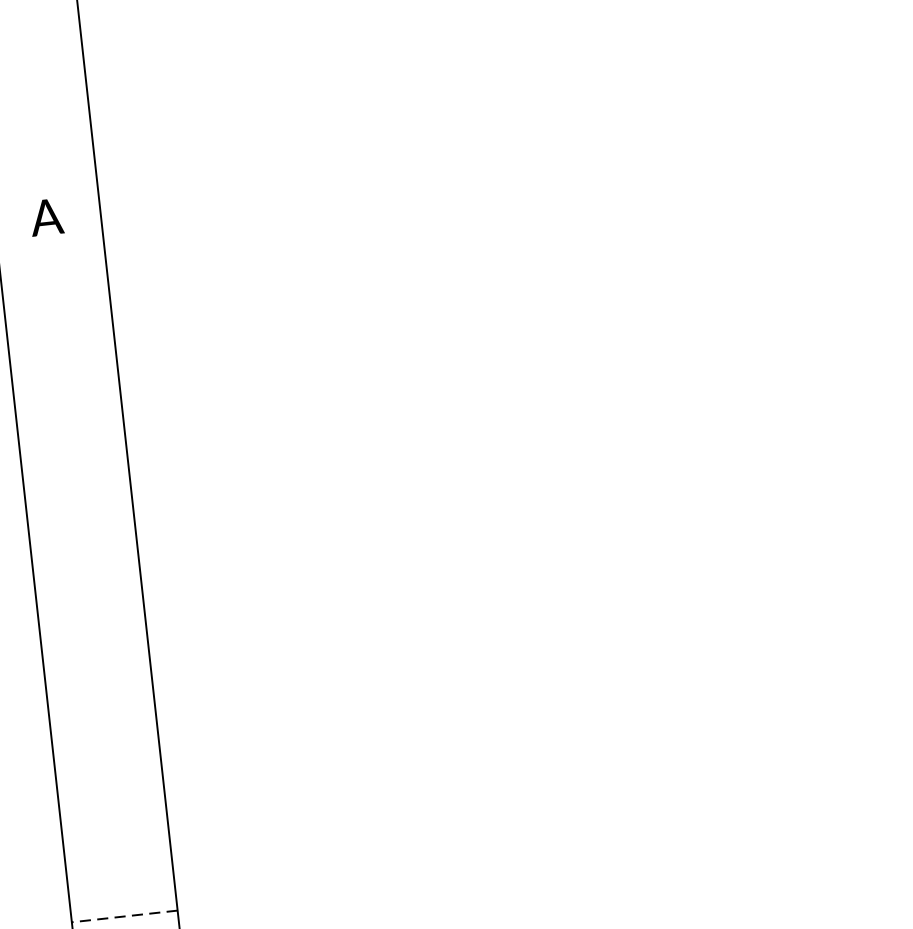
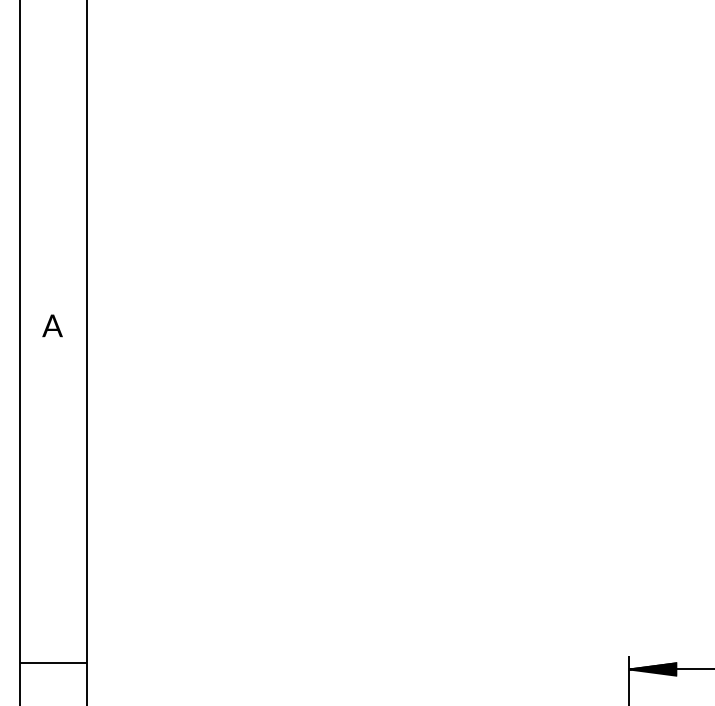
text: (46, 216) -> (52, 325), moved
line: (125, 916) -> (53, 663), dashed -> solid

